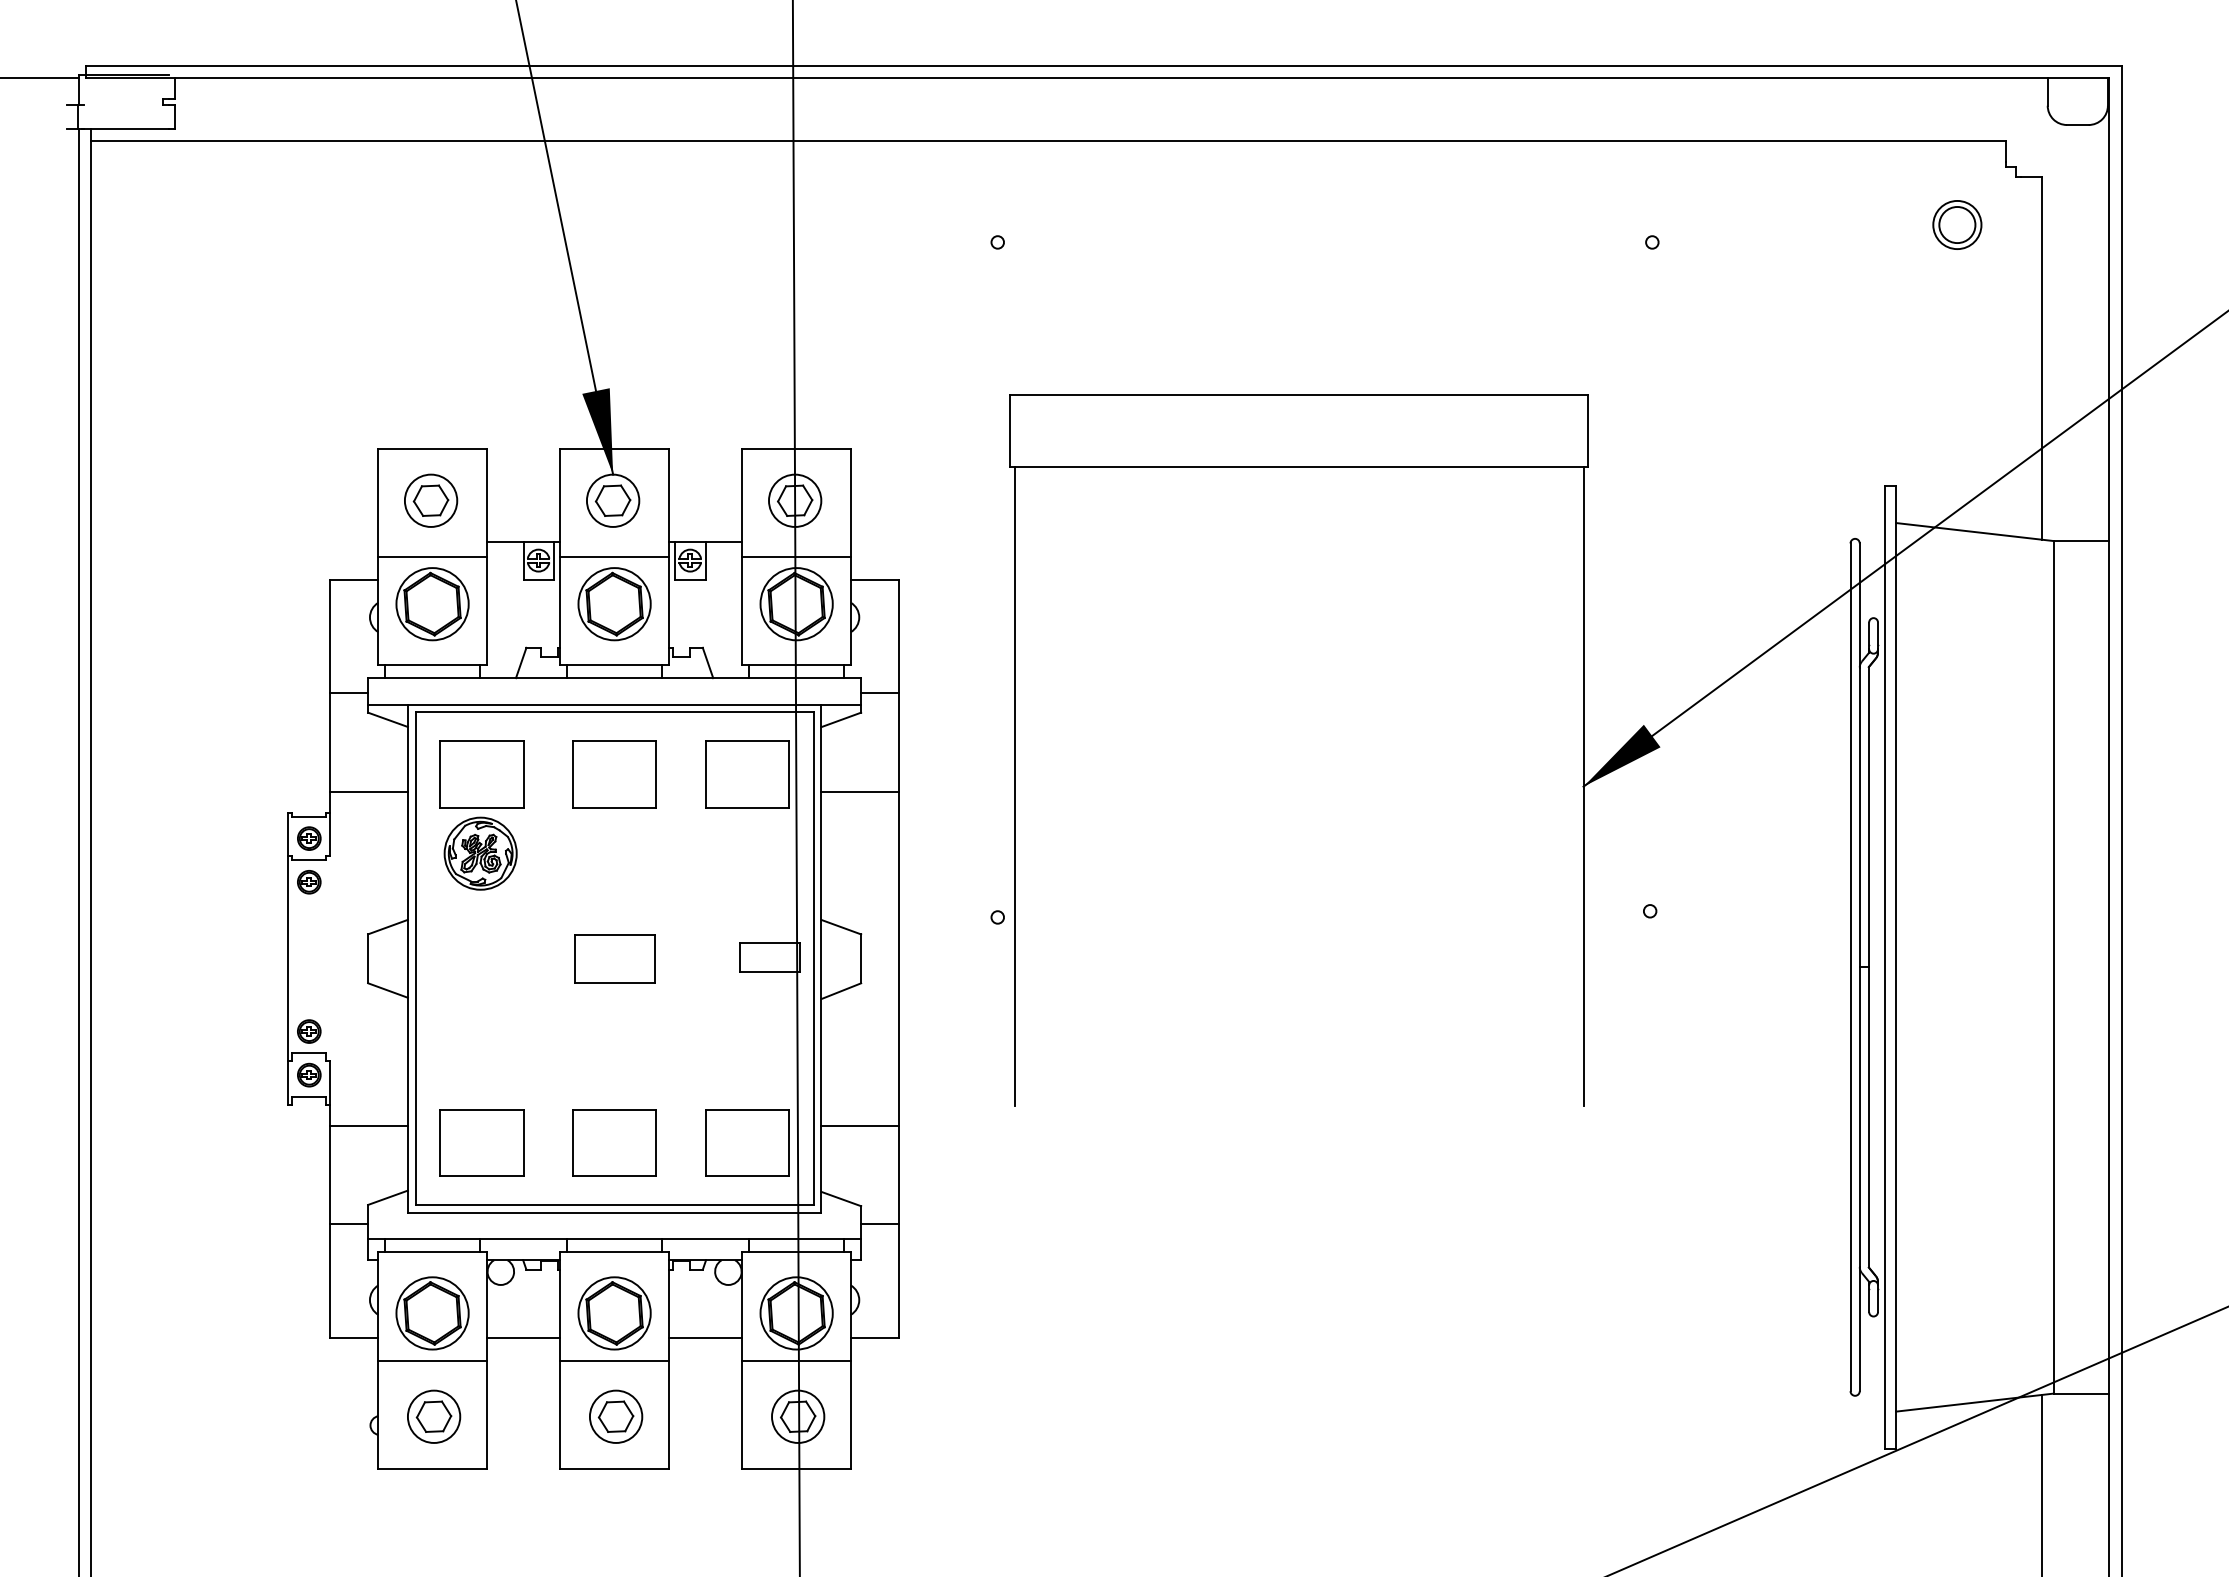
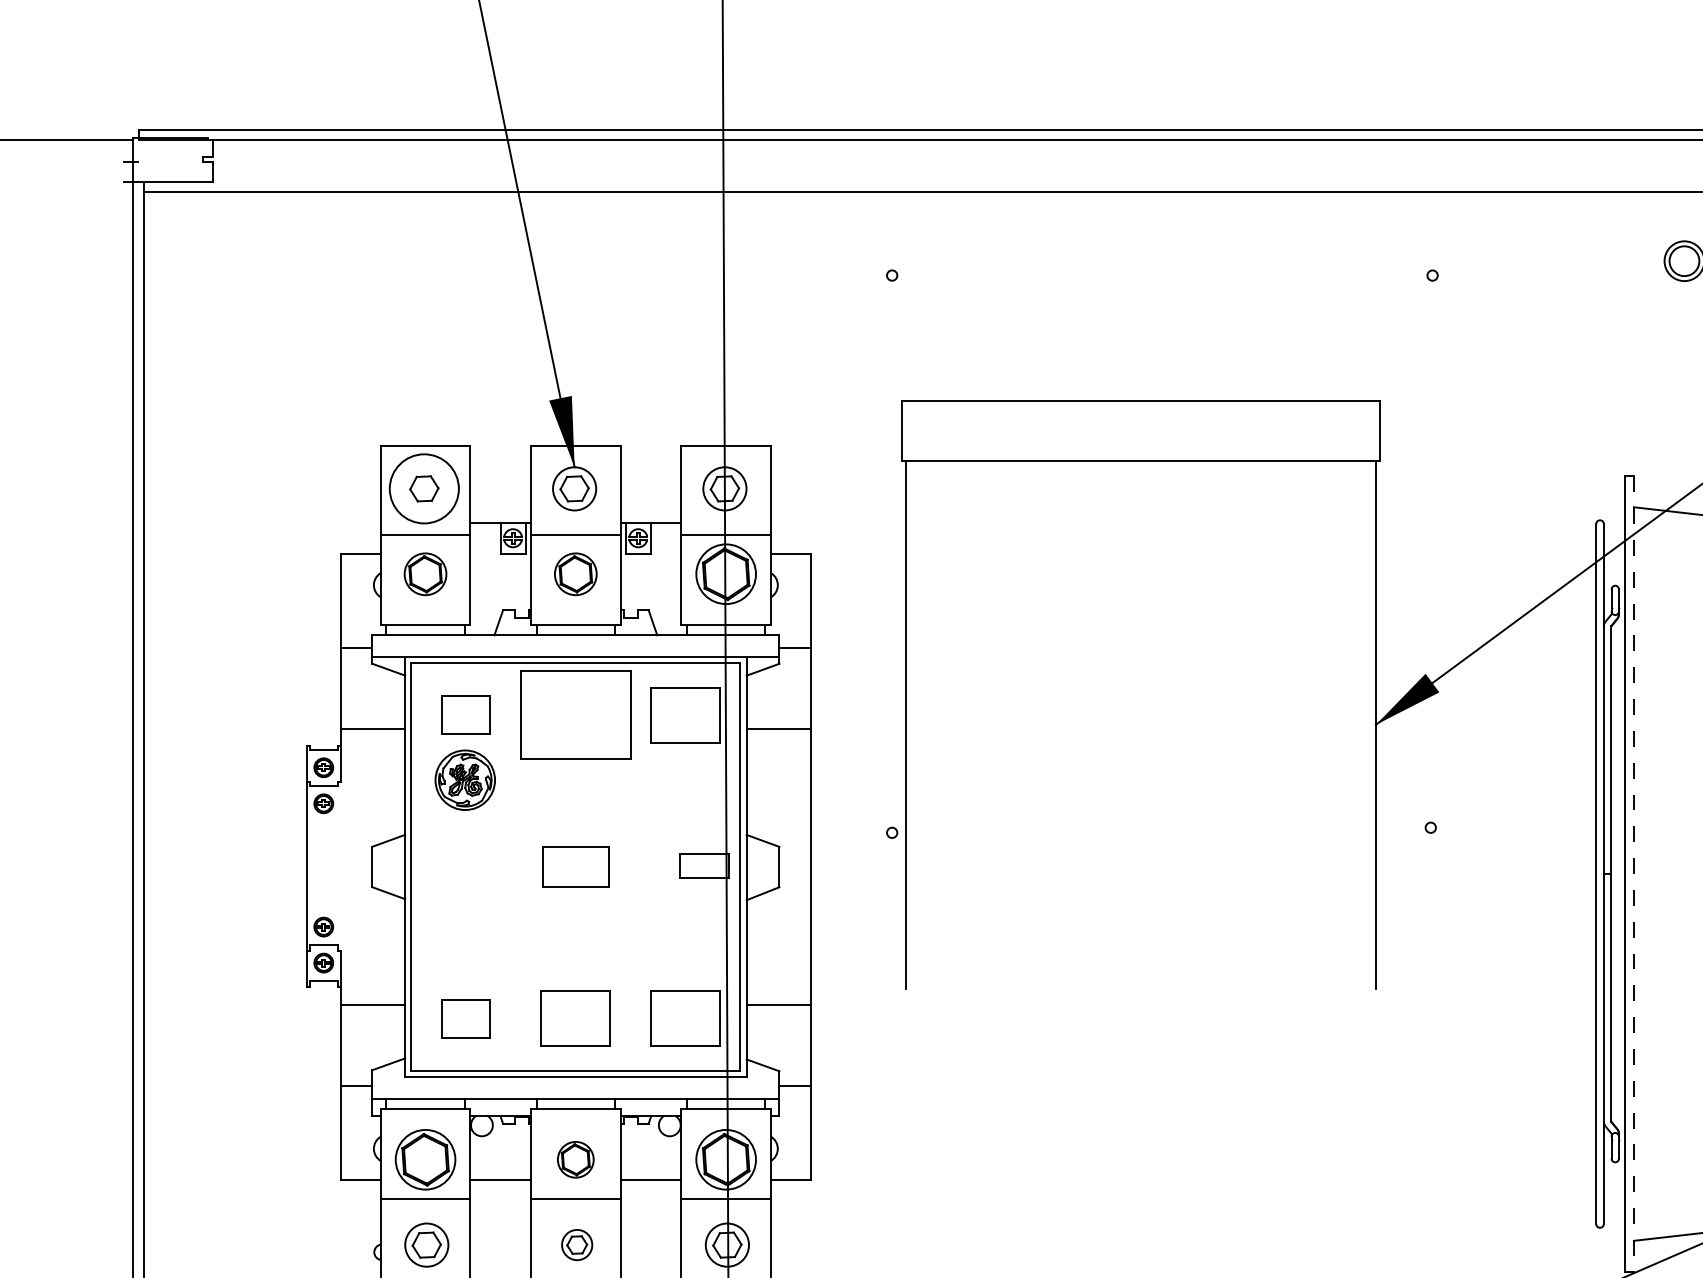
circle: (430, 500) -> (423, 488), size x1.6
part: (432, 604) -> (425, 574), size x0.7
part: (614, 604) -> (575, 574), size x0.7
part: (481, 774) -> (465, 714), size x0.7
part: (614, 774) -> (575, 714), size x1.6
line: (1896, 967) -> (1634, 874), solid -> dashed
part: (481, 1142) -> (465, 1018), size x0.7
part: (614, 1313) -> (575, 1159), size x0.6
part: (616, 1416) -> (577, 1244), size x0.7

